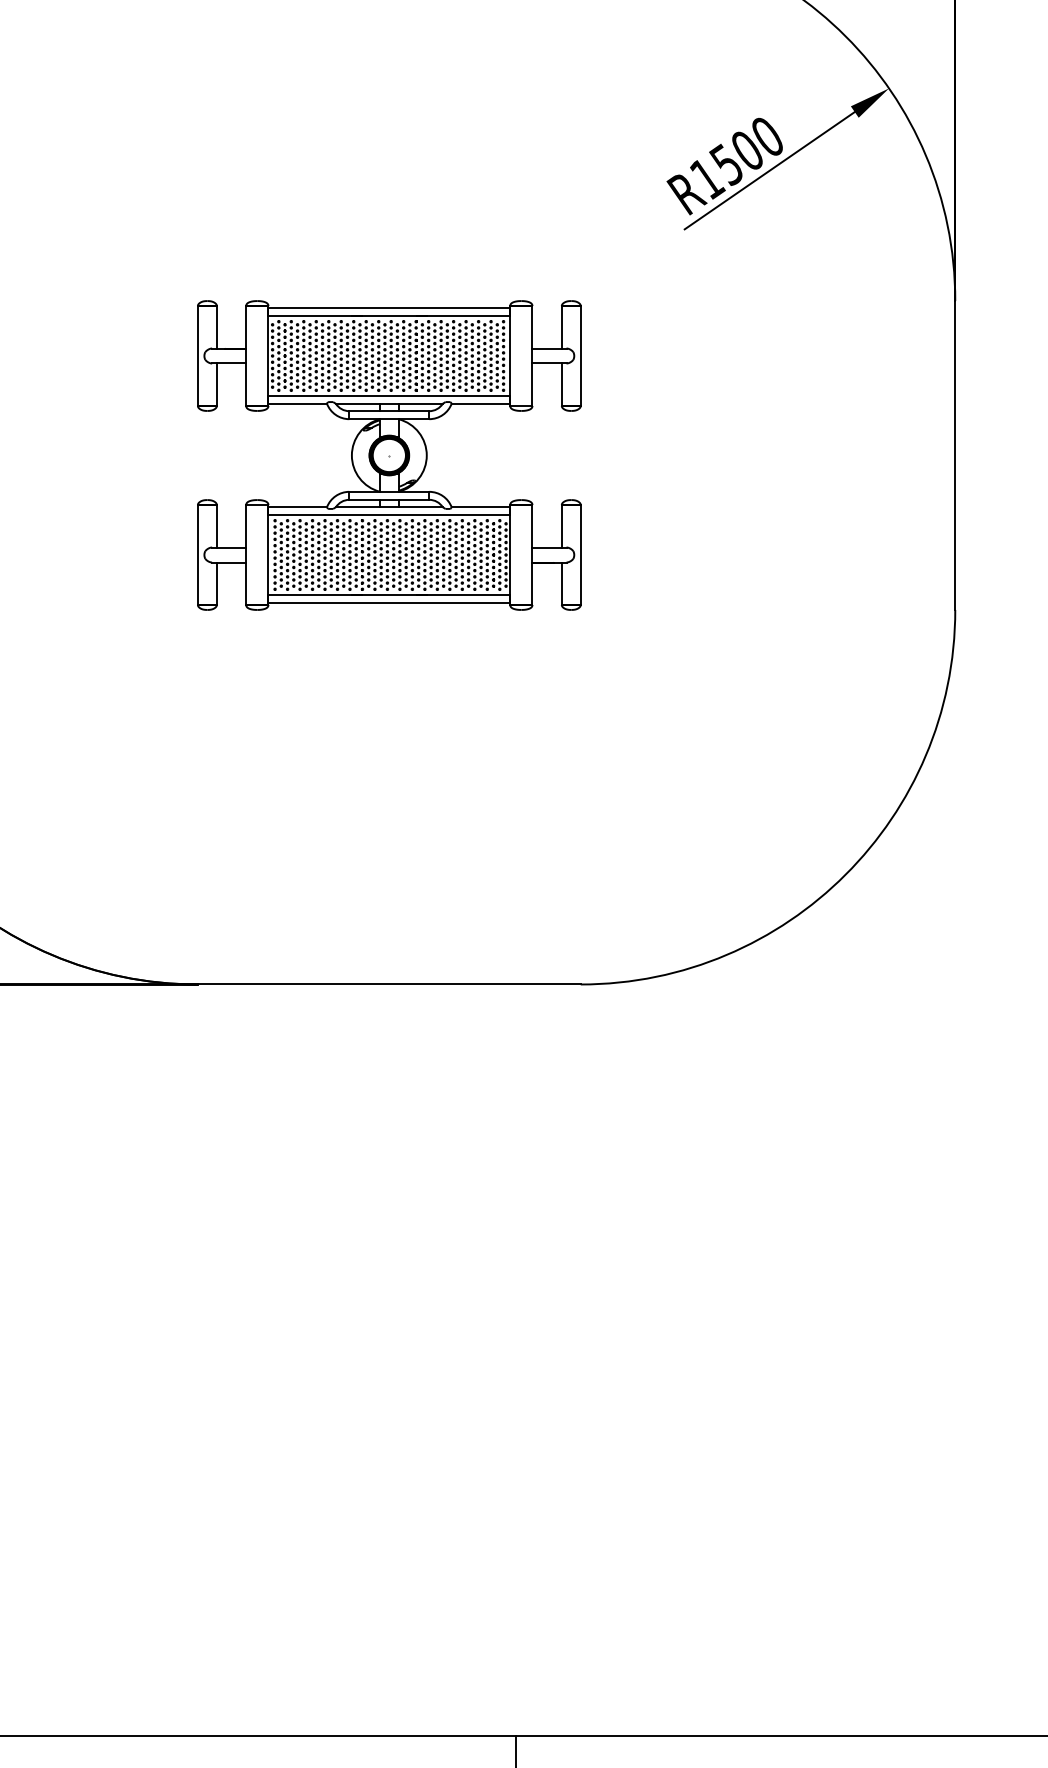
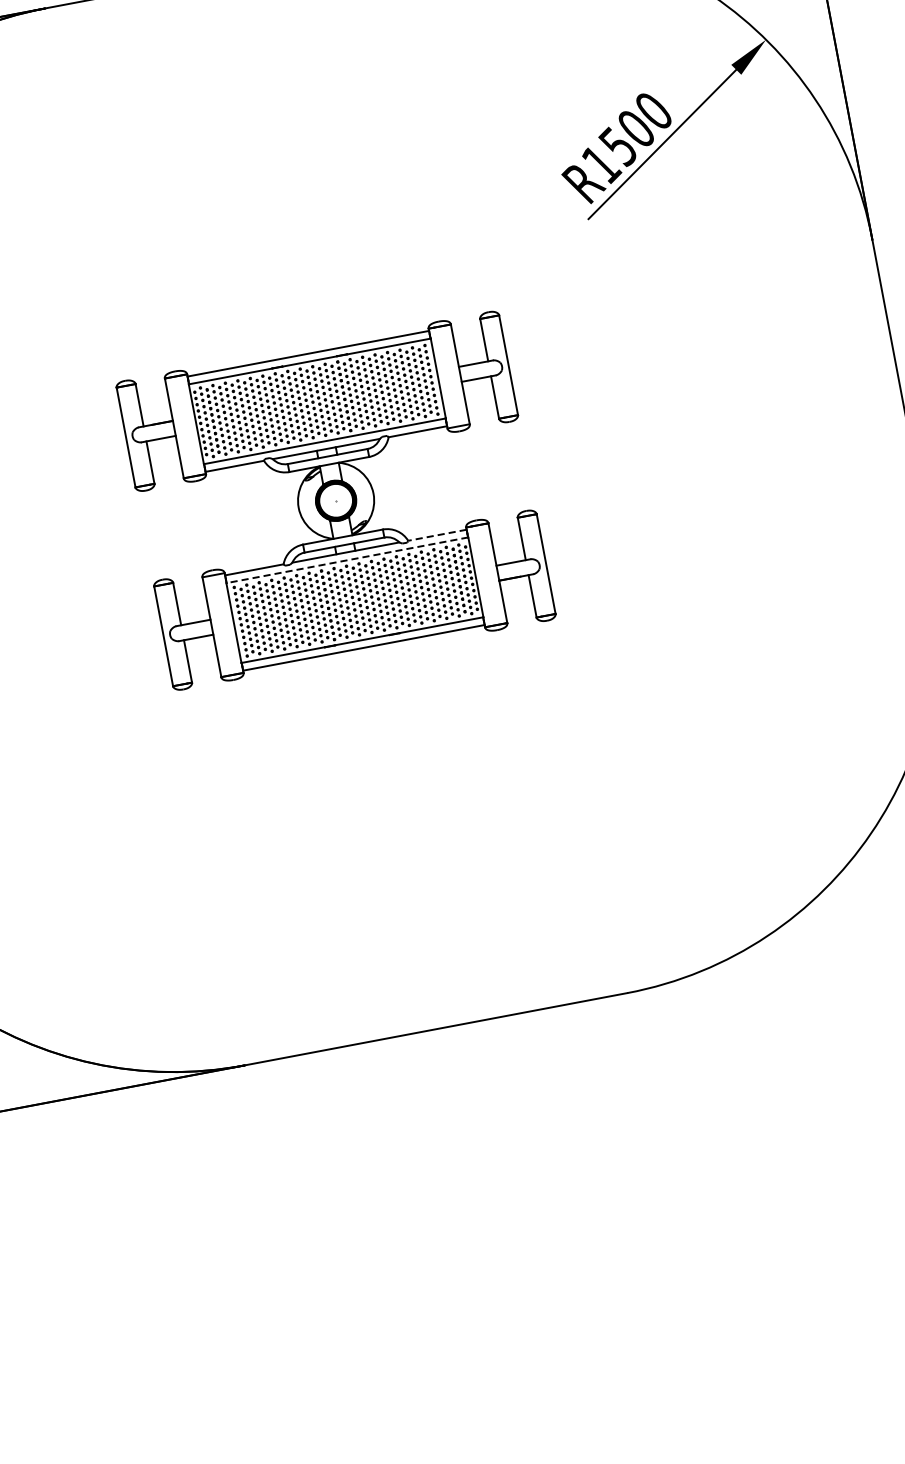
line: (480, 507) -> (437, 535), solid -> dashed
line: (388, 515) -> (346, 560), solid -> dashed

